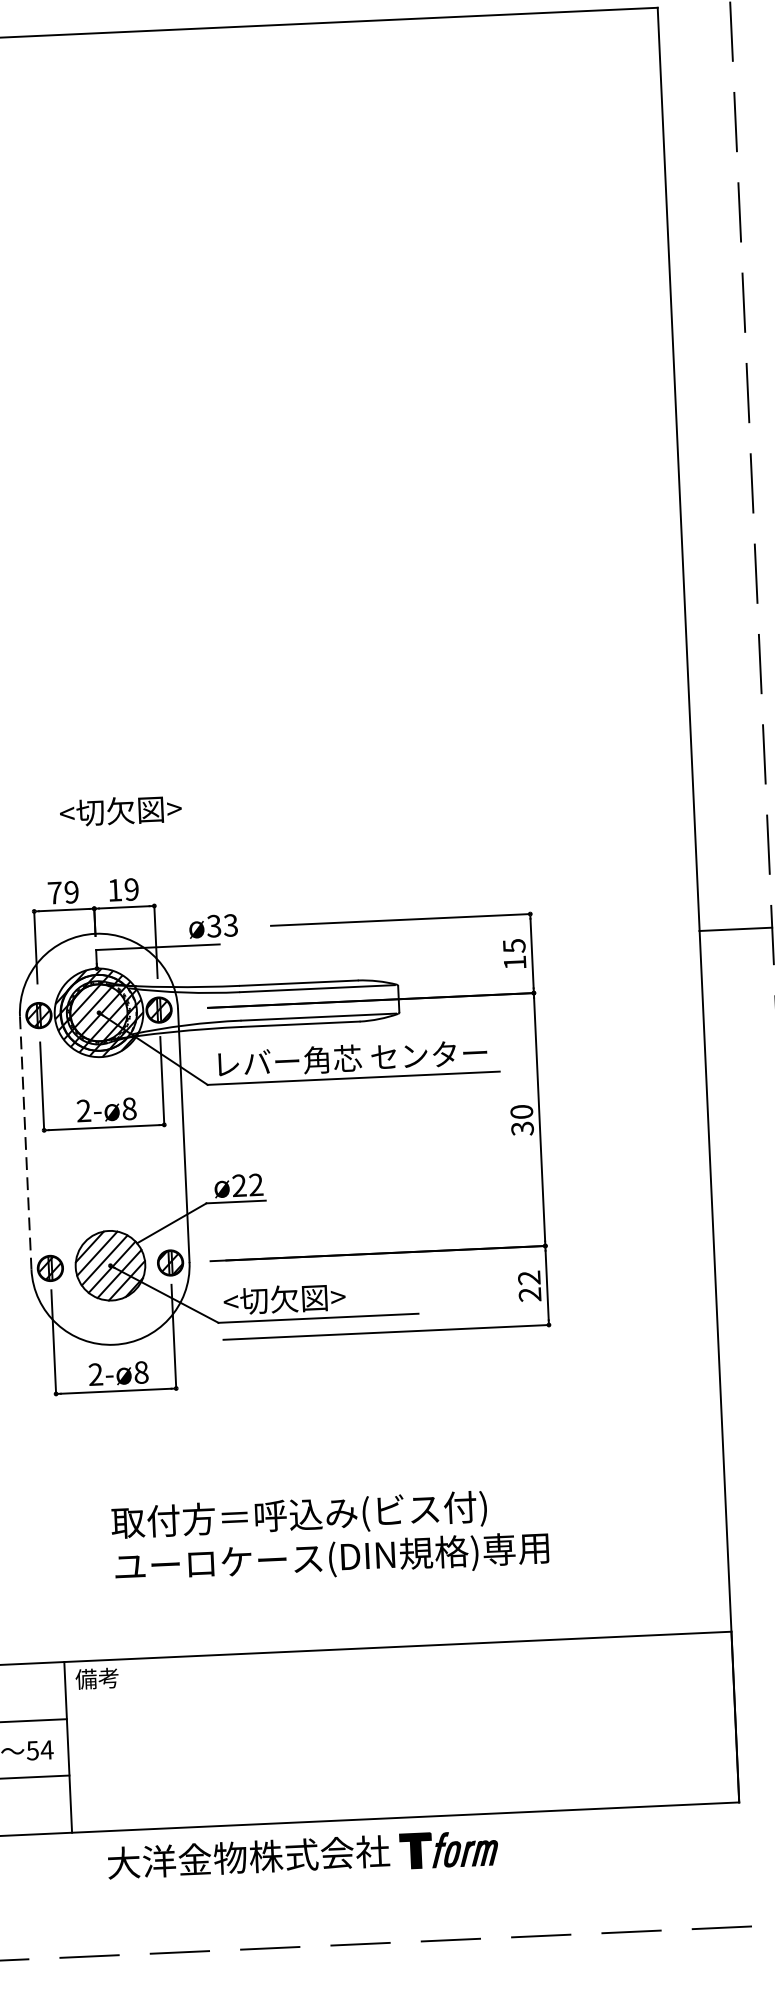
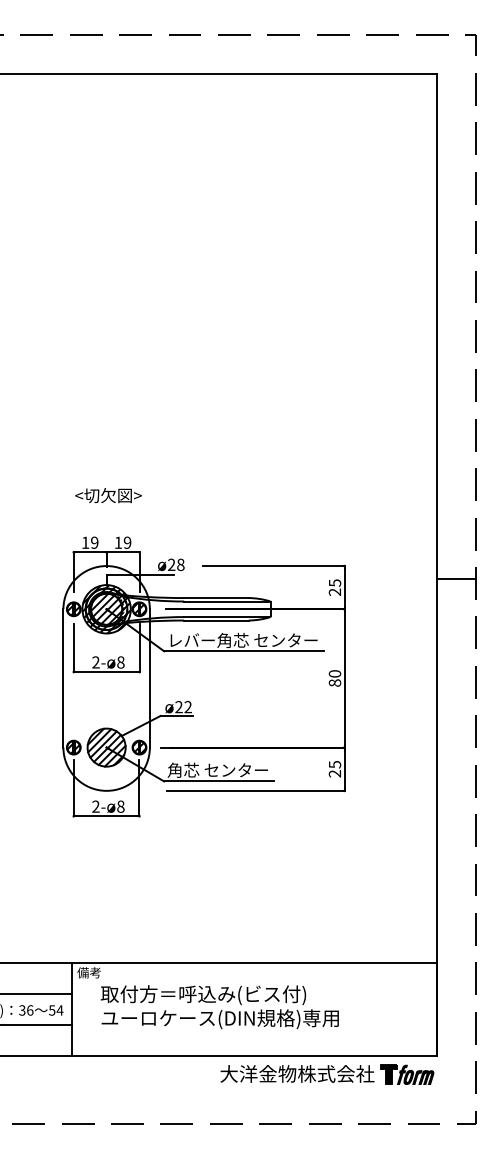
text: (120, 810) -> (108, 495), moved
text: (54, 892) -> (85, 542), 79 -> 19
text: (221, 925) -> (175, 564), ø33 -> ø28
text: (514, 961) -> (334, 591), 15 -> 25
text: (523, 1127) -> (335, 682), 30 -> 80
line: (25, 1142) -> (63, 678), dashed -> solid
text: (528, 1277) -> (334, 764), 22 -> 25
text: (314, 1296) -> (217, 769), <切欠図> -> 角芯 センター
text: (329, 1537) -> (219, 1007), moved
part: (303, 1855) -> (327, 1074), moved

